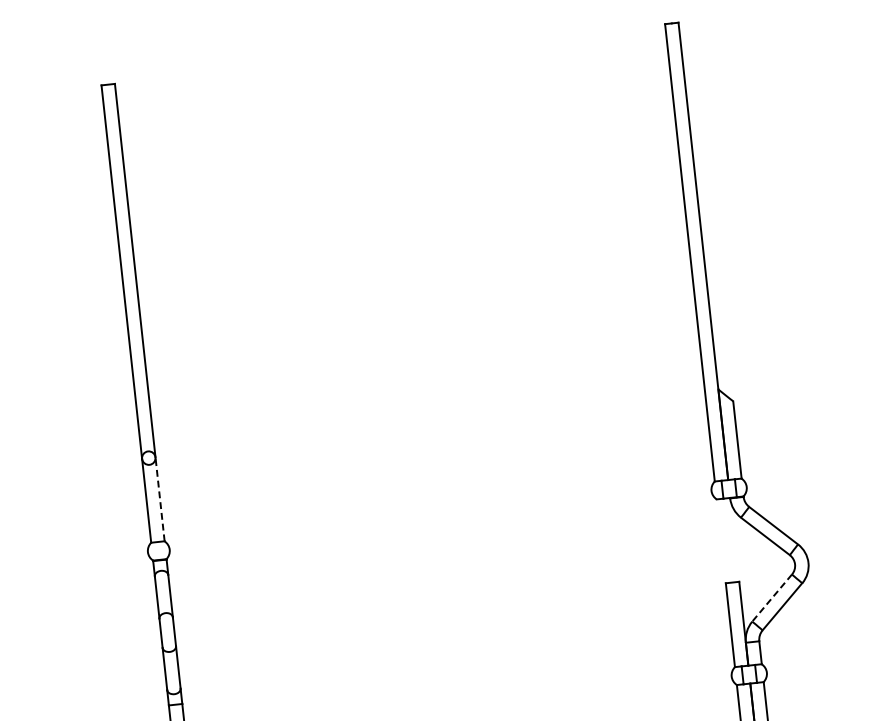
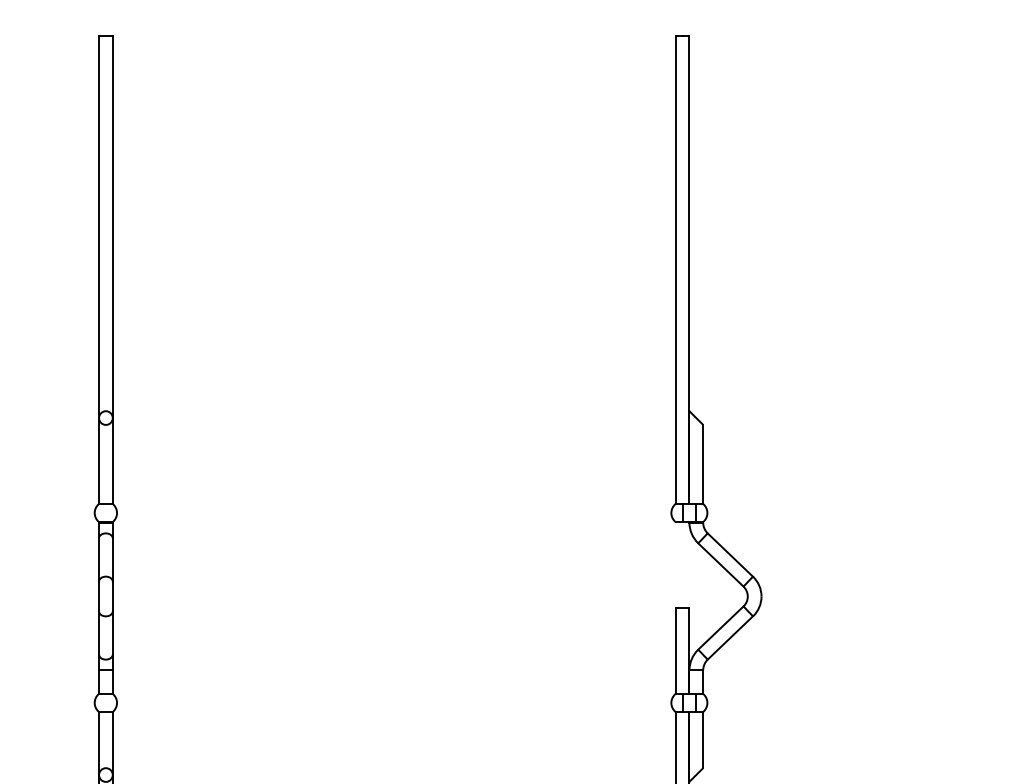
line: (159, 498) -> (112, 460), dashed -> solid
line: (771, 598) -> (720, 628), dashed -> solid

